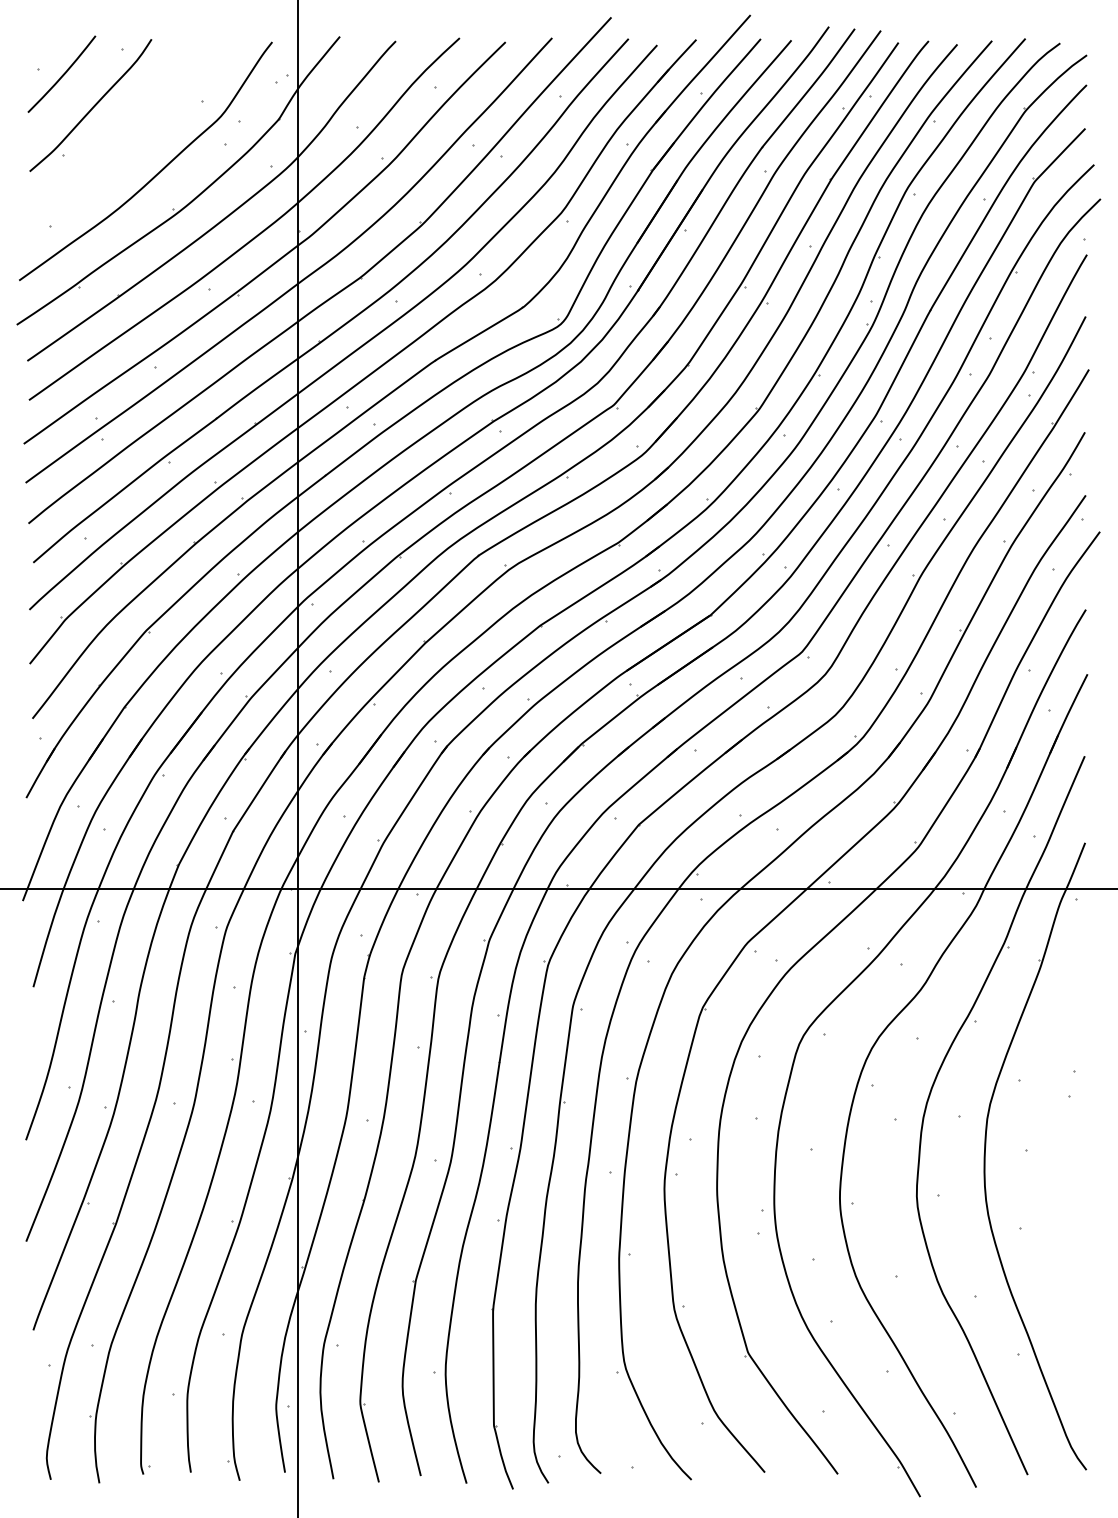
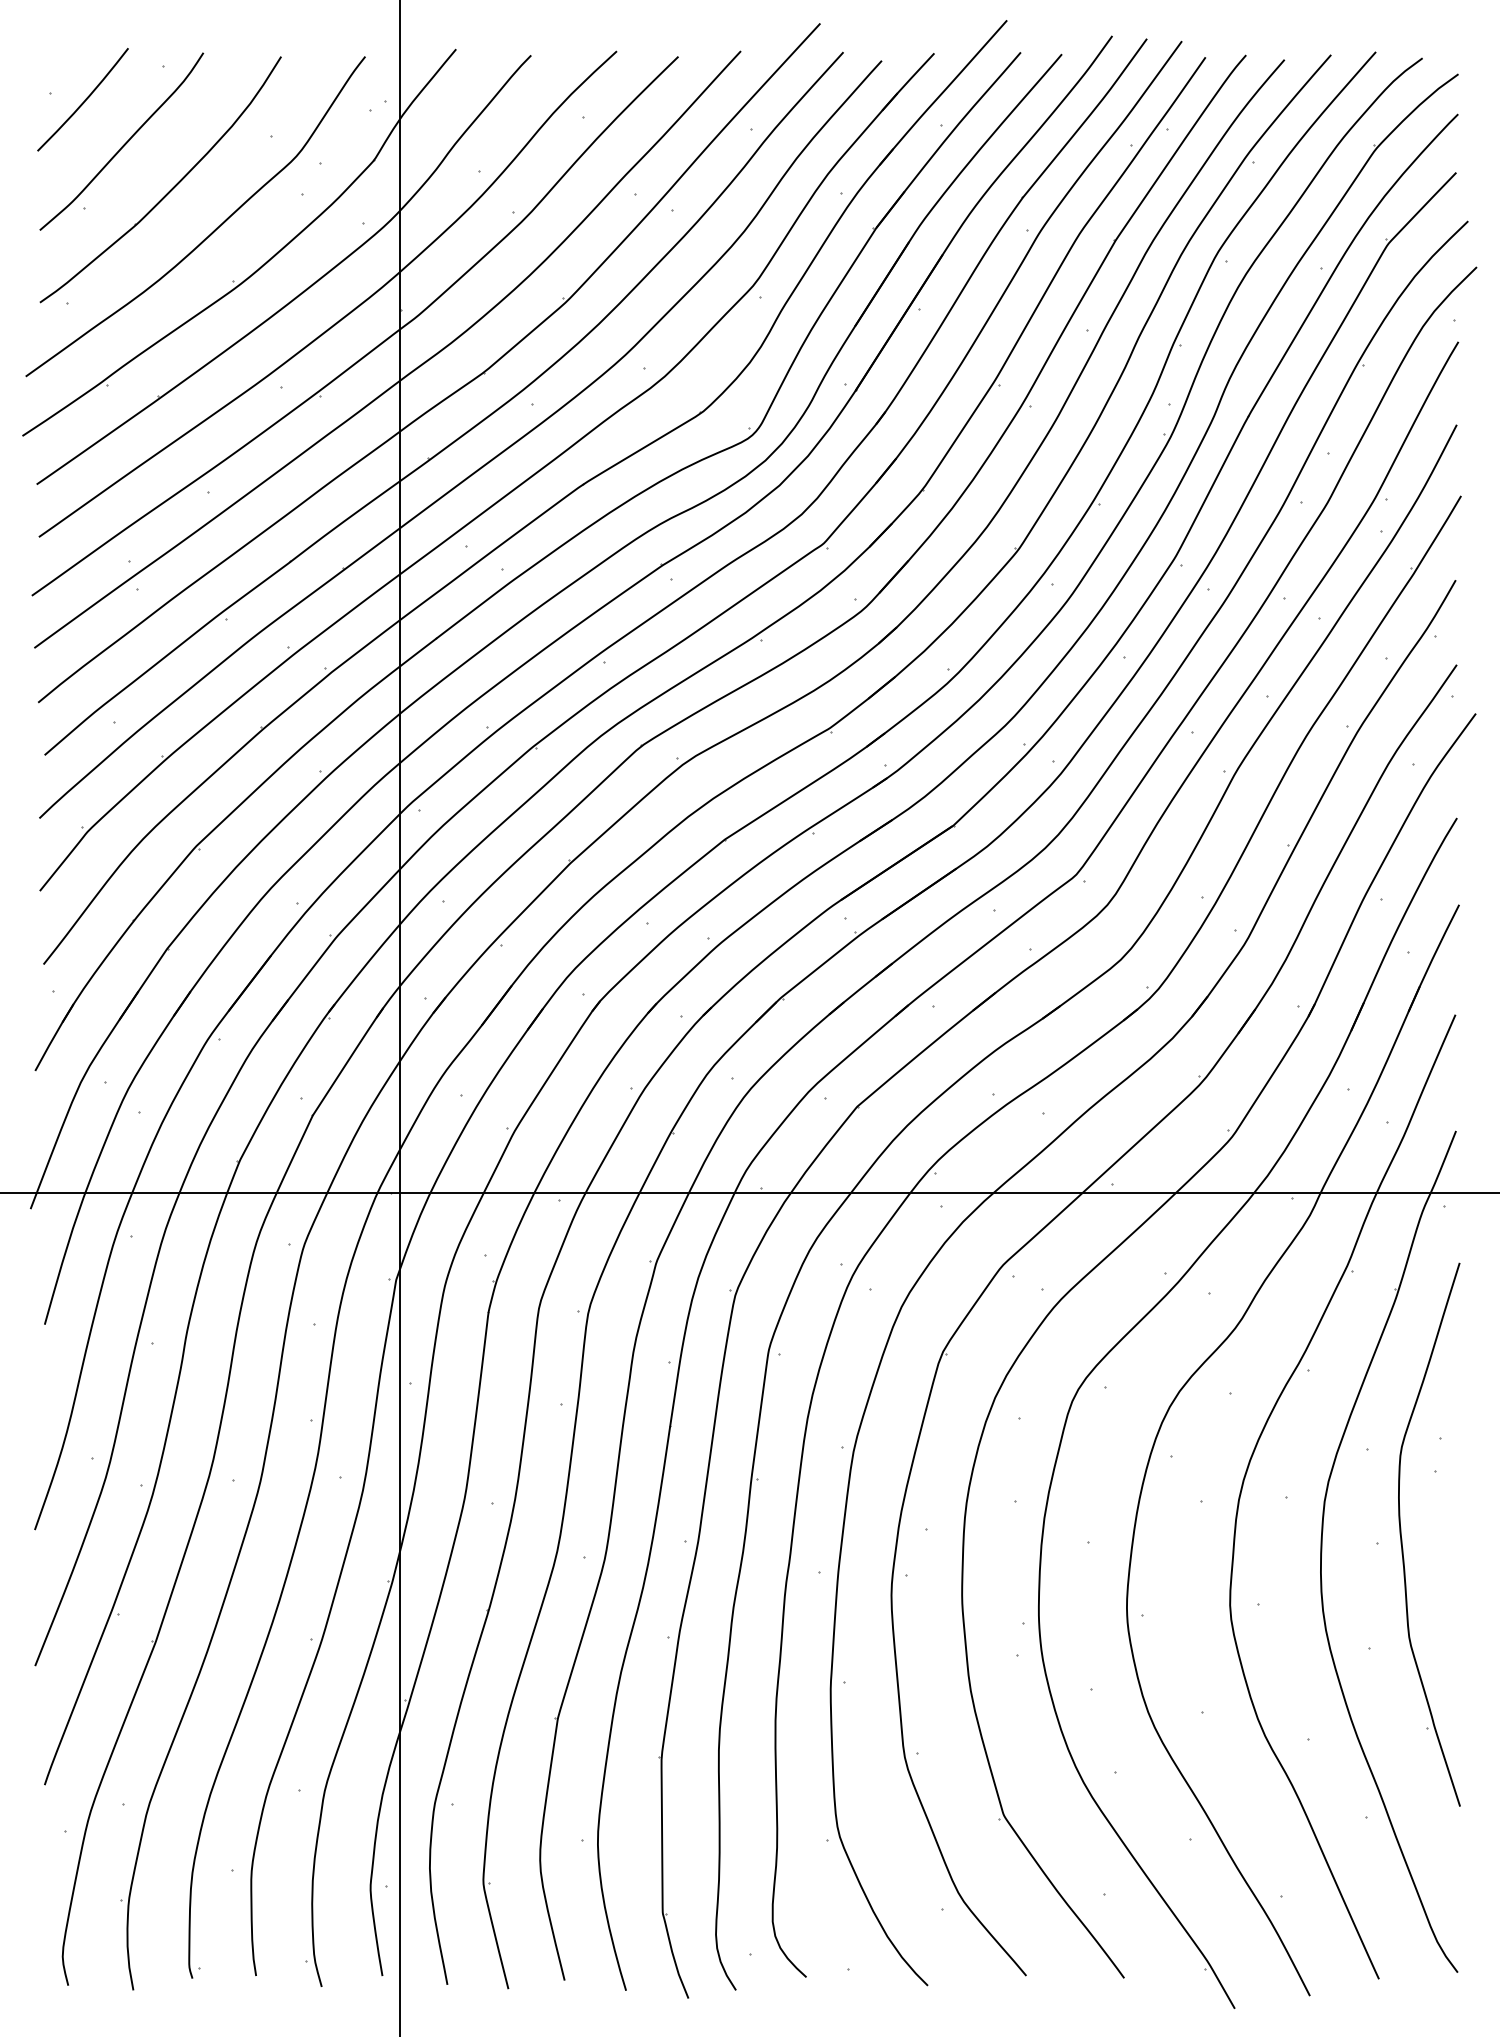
part: (127, 141) -> (170, 189), added
part: (1045, 1146) -> (1402, 1538), added

